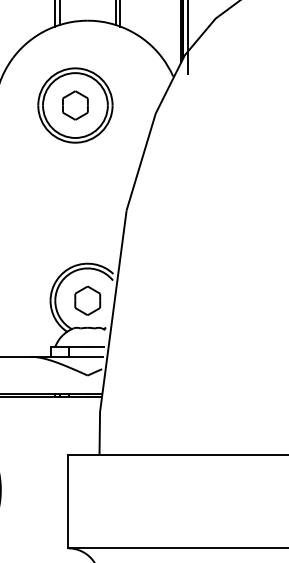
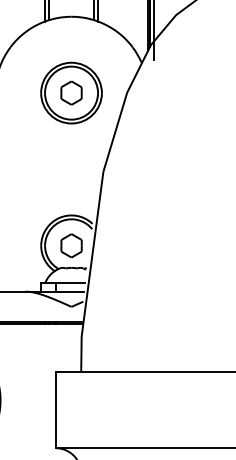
part: (75, 104) -> (71, 92), moved

